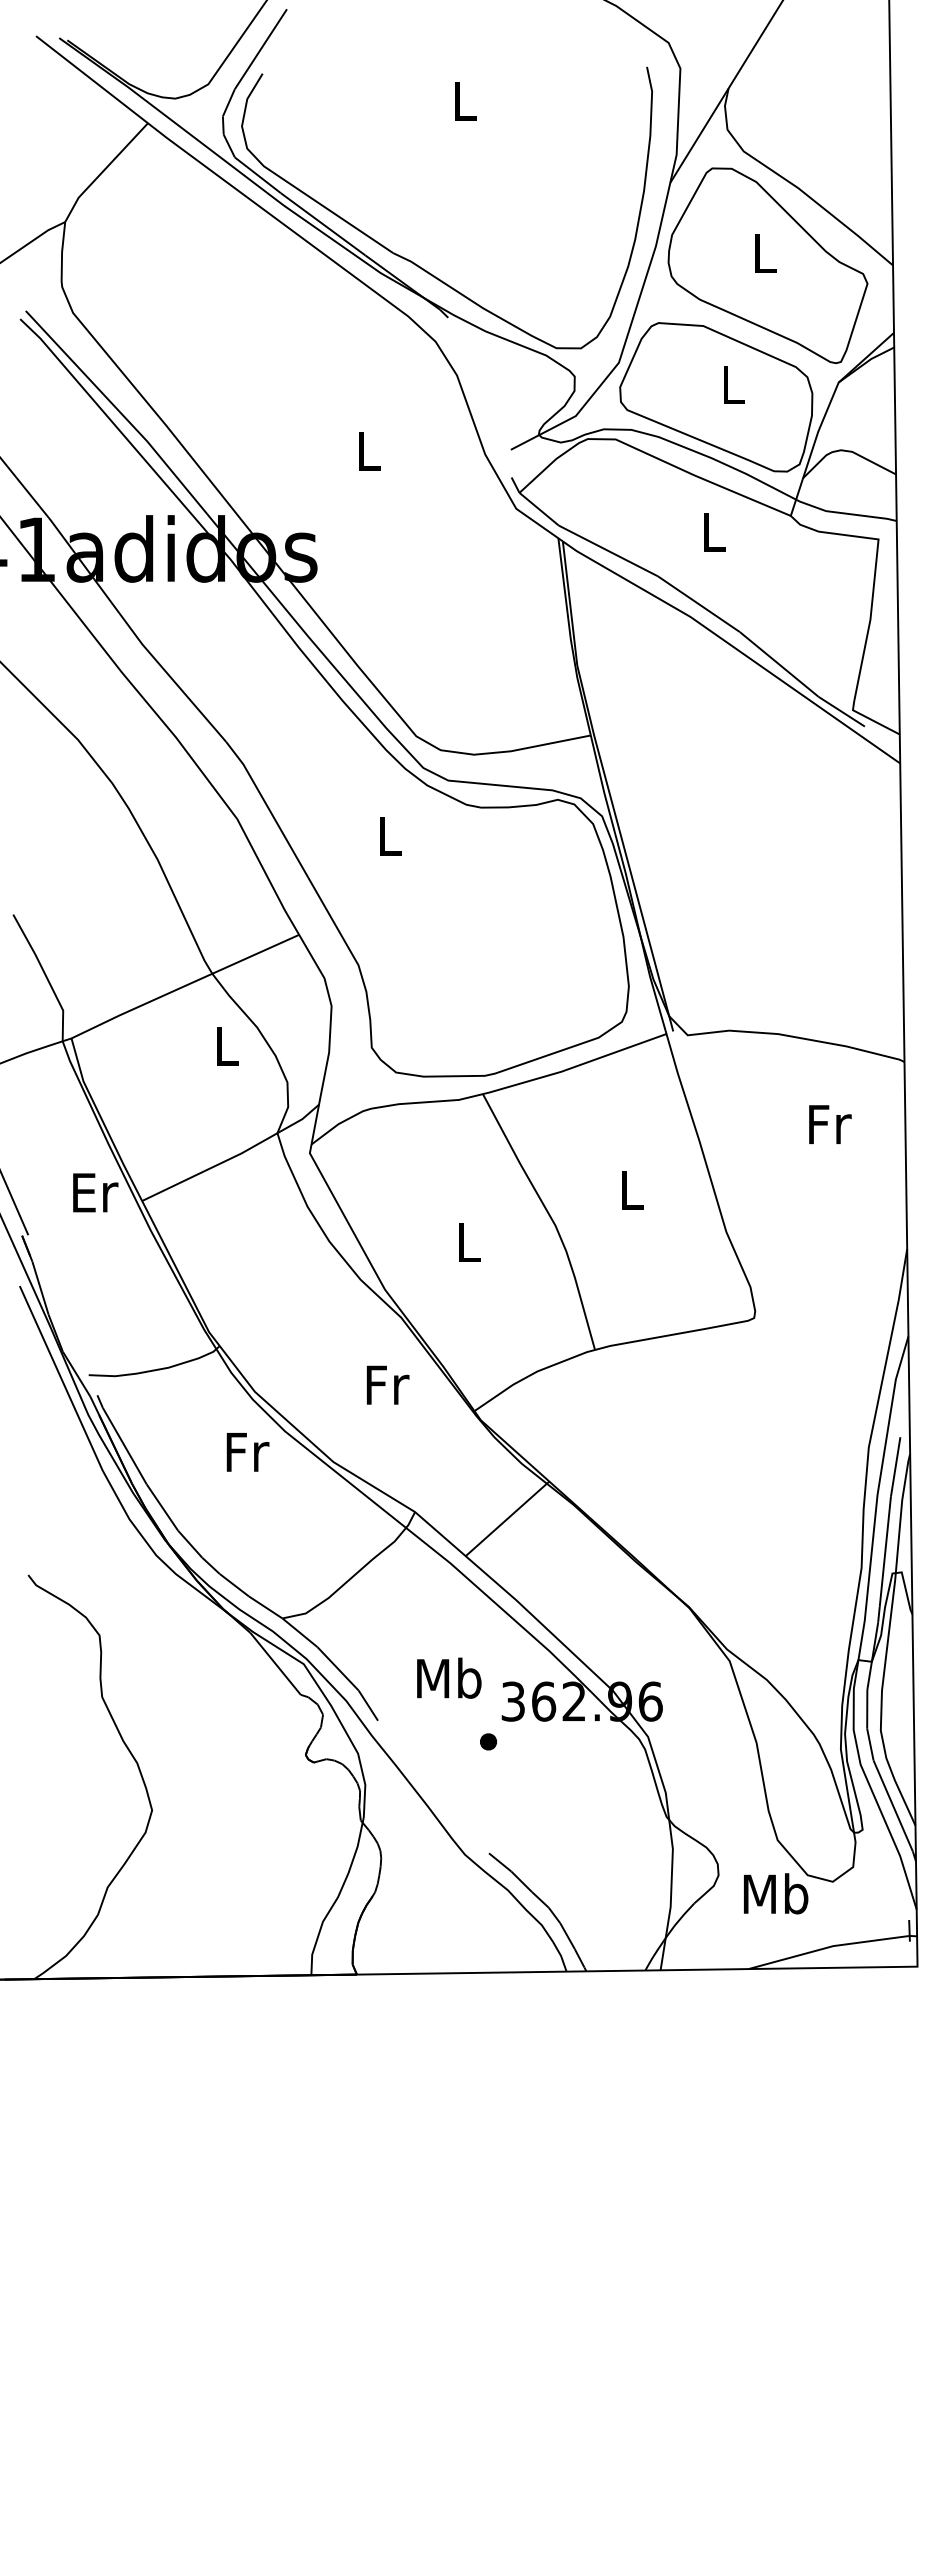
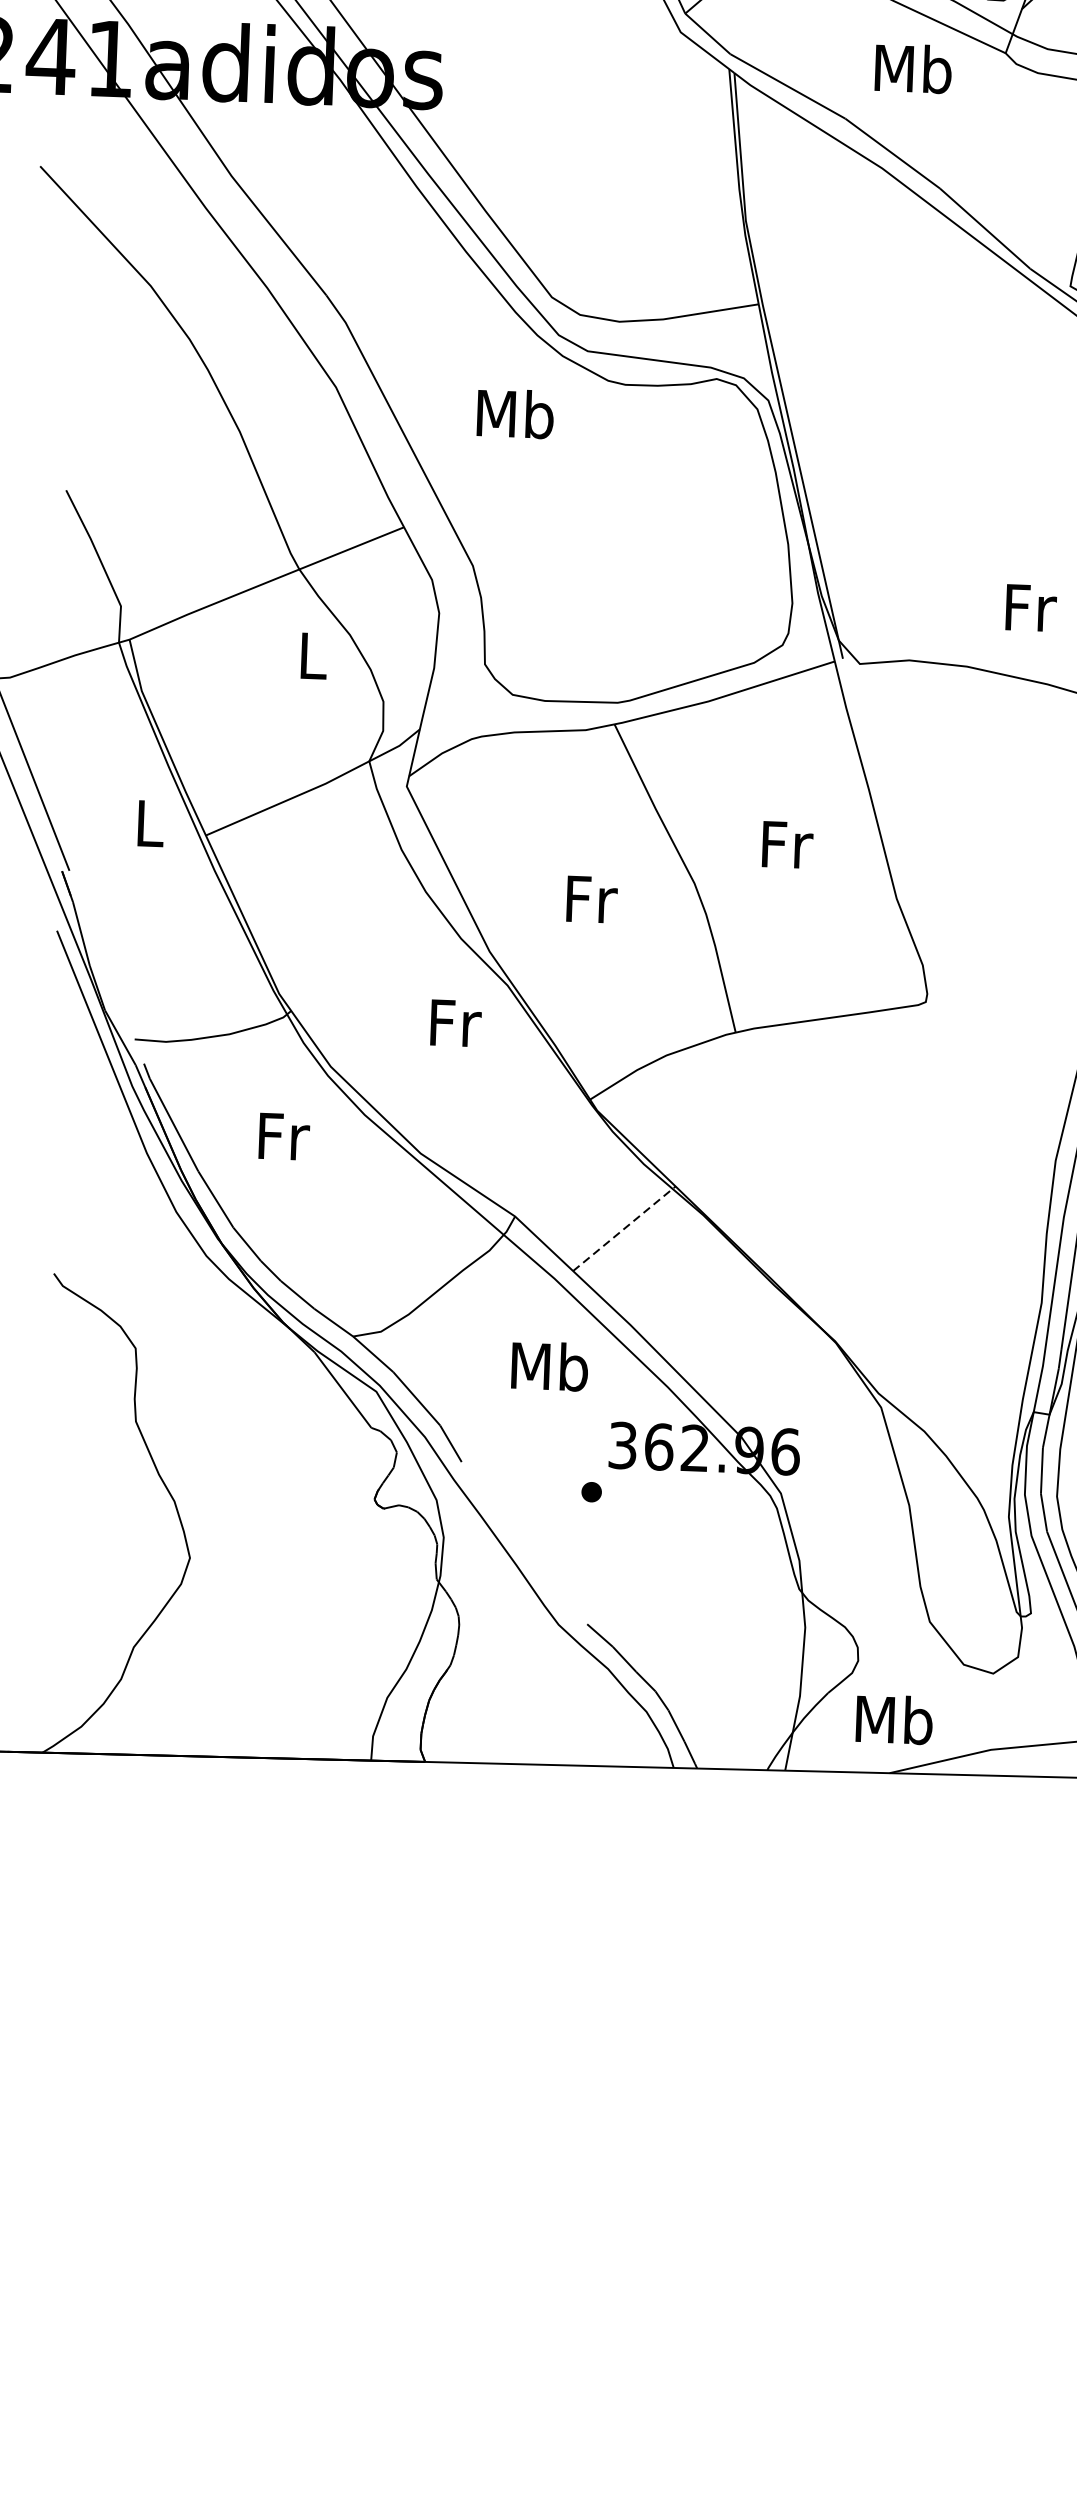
text: (713, 531) -> (913, 68), L -> Mb
text: (389, 835) -> (515, 413), L -> Mb
text: (830, 1124) -> (1031, 607), moved
text: (632, 1189) -> (787, 844), L -> Fr
text: (95, 1192) -> (151, 823), Er -> L
text: (469, 1242) -> (591, 899), L -> Fr
text: (388, 1384) -> (456, 1022), moved
text: (247, 1452) -> (283, 1136), moved
line: (507, 1518) -> (624, 1228), solid -> dashed
text: (449, 1677) -> (550, 1365), moved
text: (776, 1893) -> (895, 1719), moved

